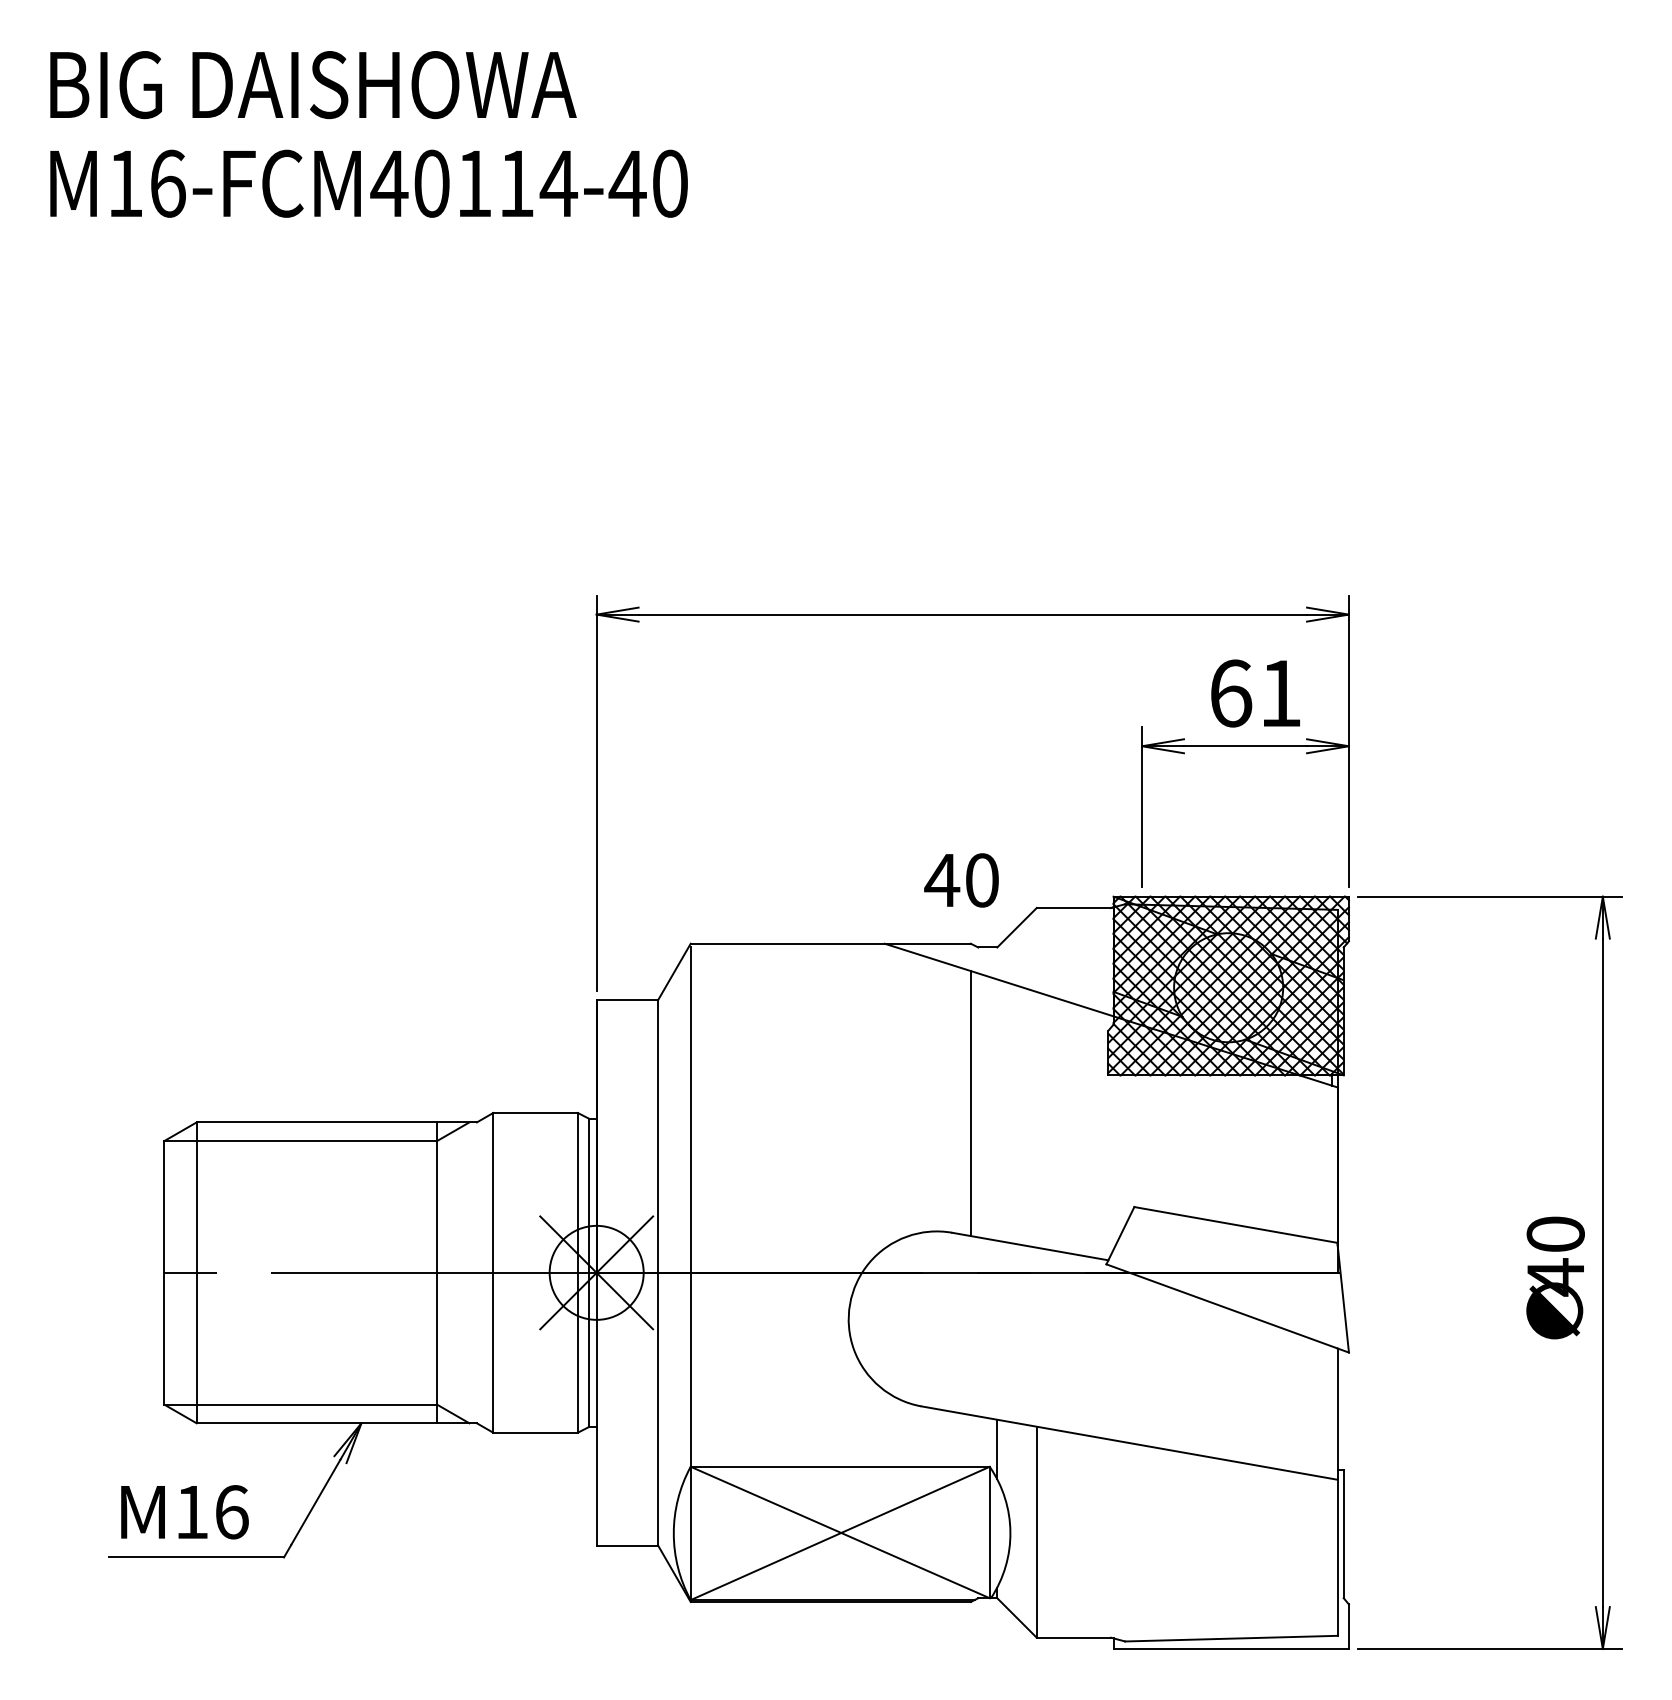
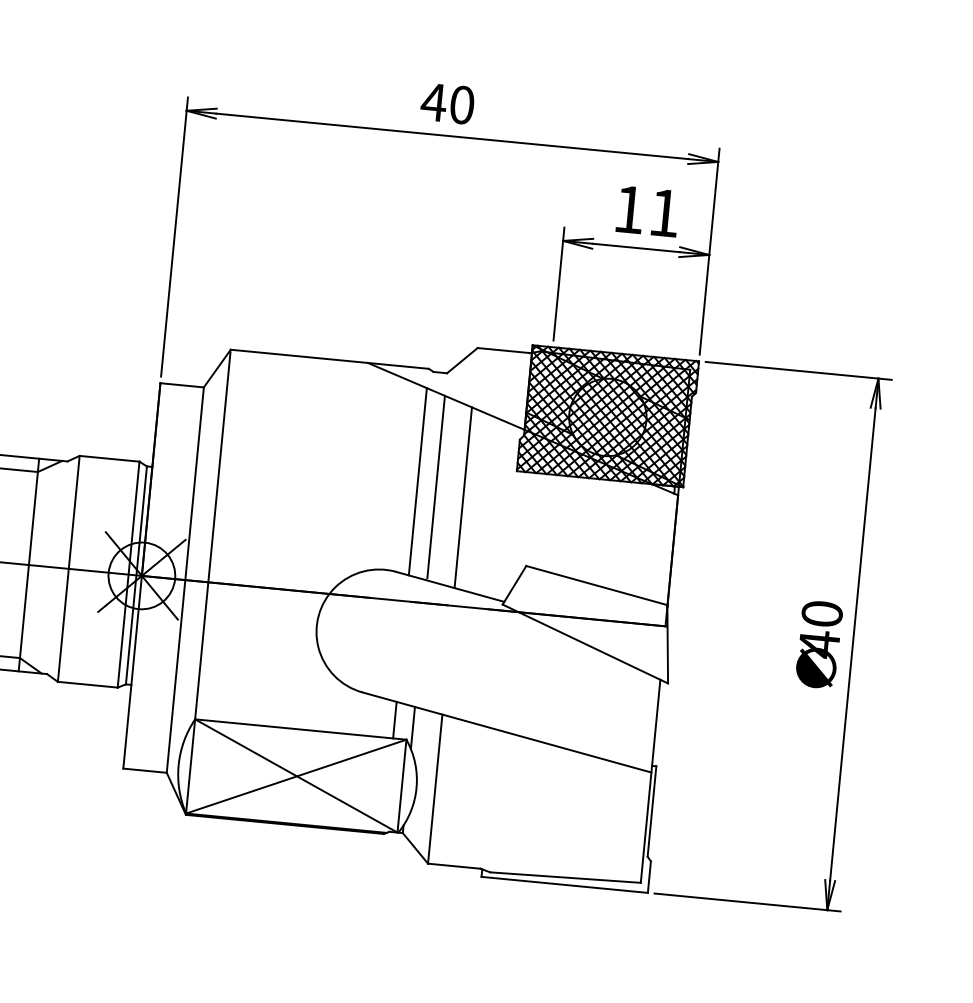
text: (1231, 693) -> (629, 209), 61 -> 11
text: (961, 880) -> (447, 103), moved
line: (997, 1108) -> (436, 487), added
line: (1036, 1119) -> (463, 497), added
line: (970, 1440) -> (394, 719), added

